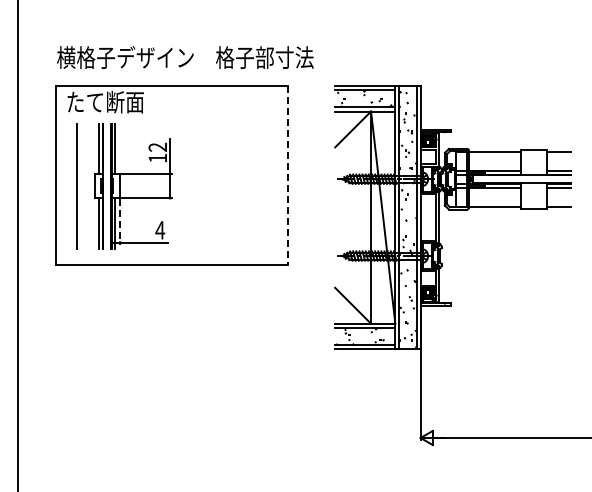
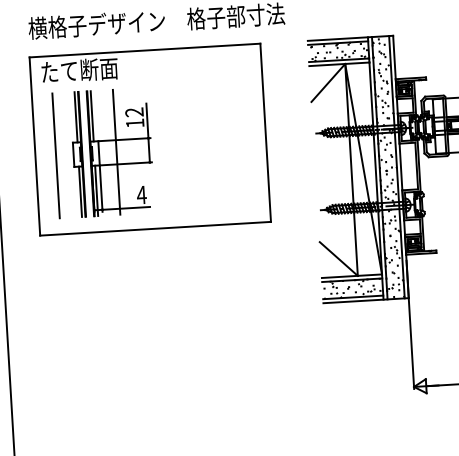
line: (287, 176) -> (265, 133), dashed -> solid
line: (137, 185) -> (116, 151), added
line: (120, 221) -> (101, 188), dashed -> solid

